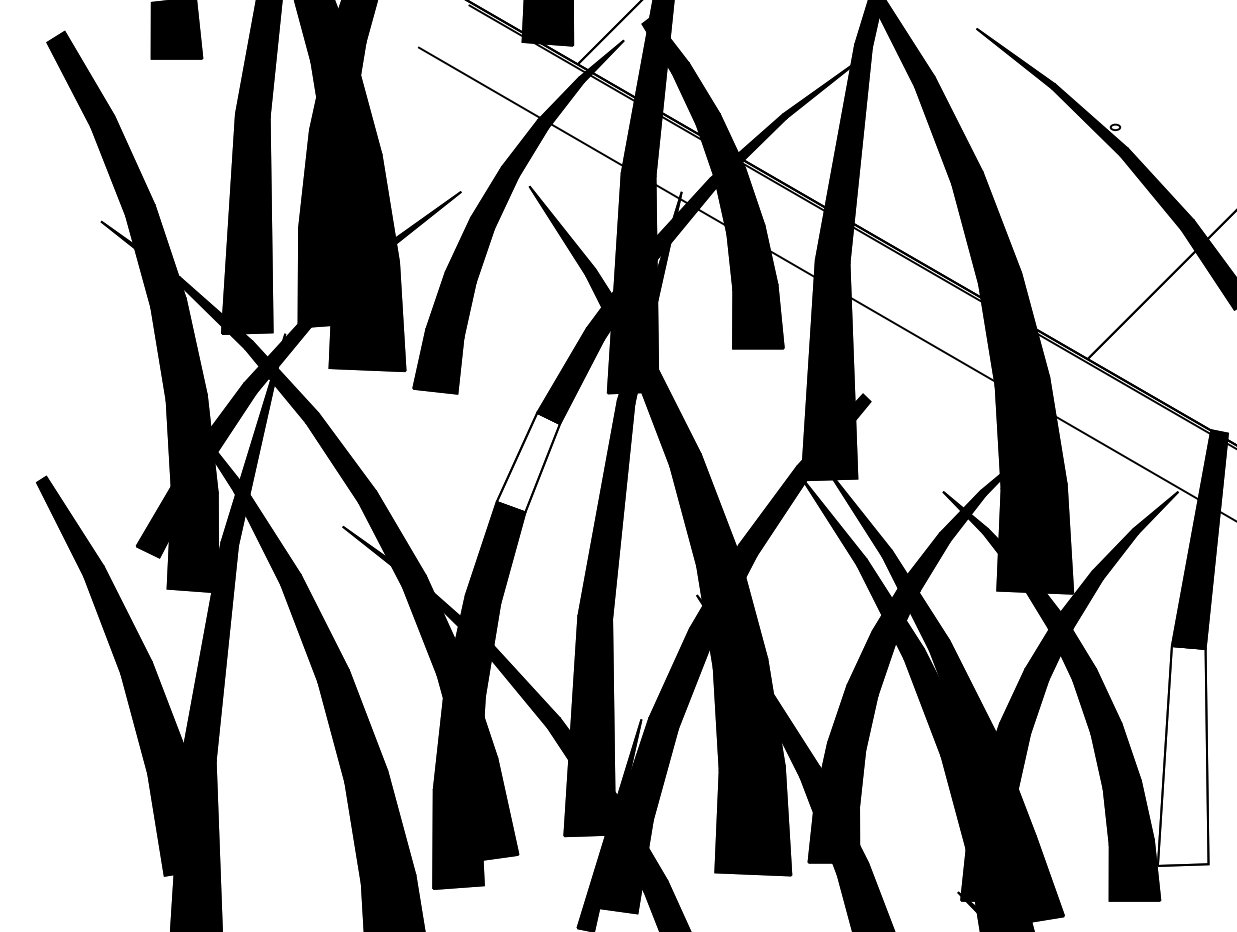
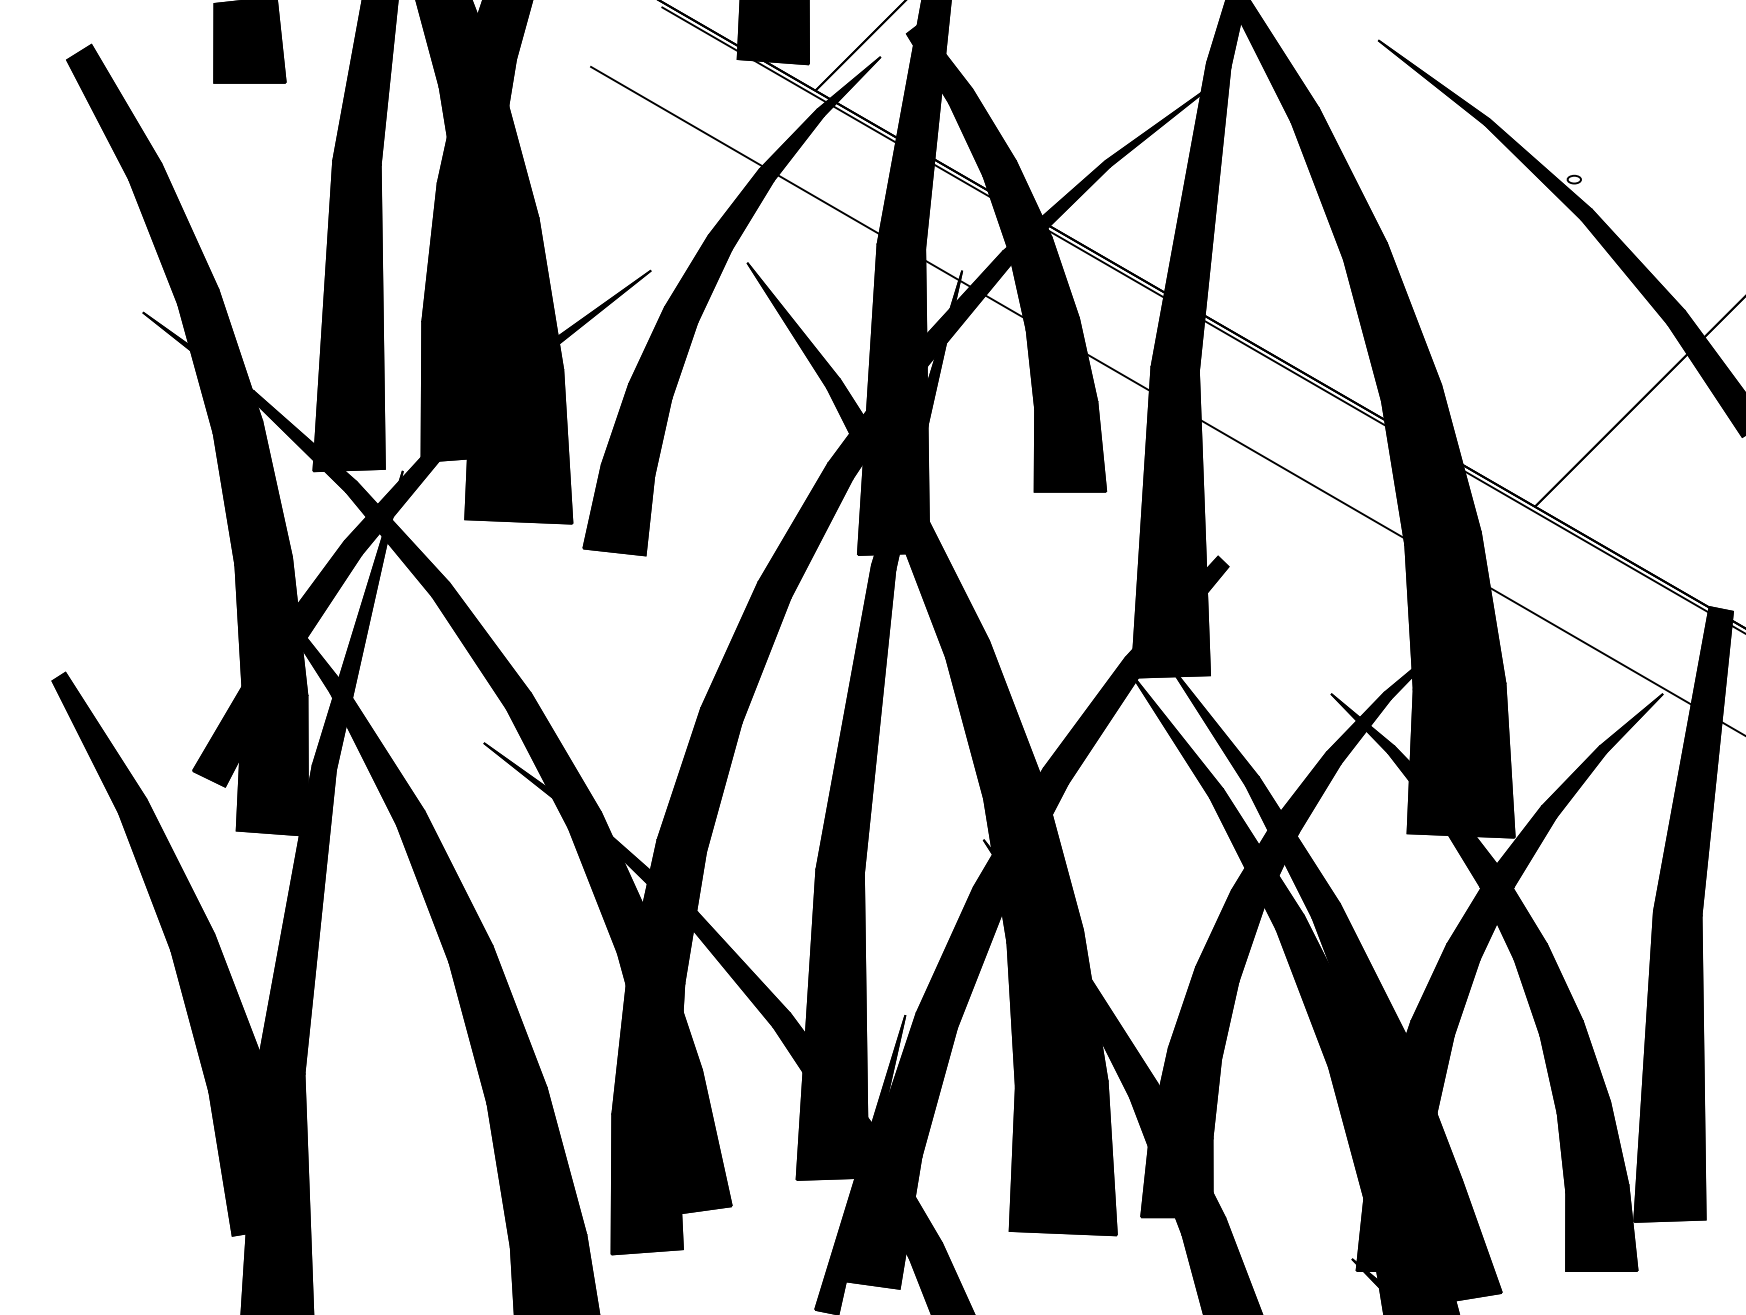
fill: (527, 462) -> (744, 652), added
fill: (1182, 755) -> (1668, 1066), added

